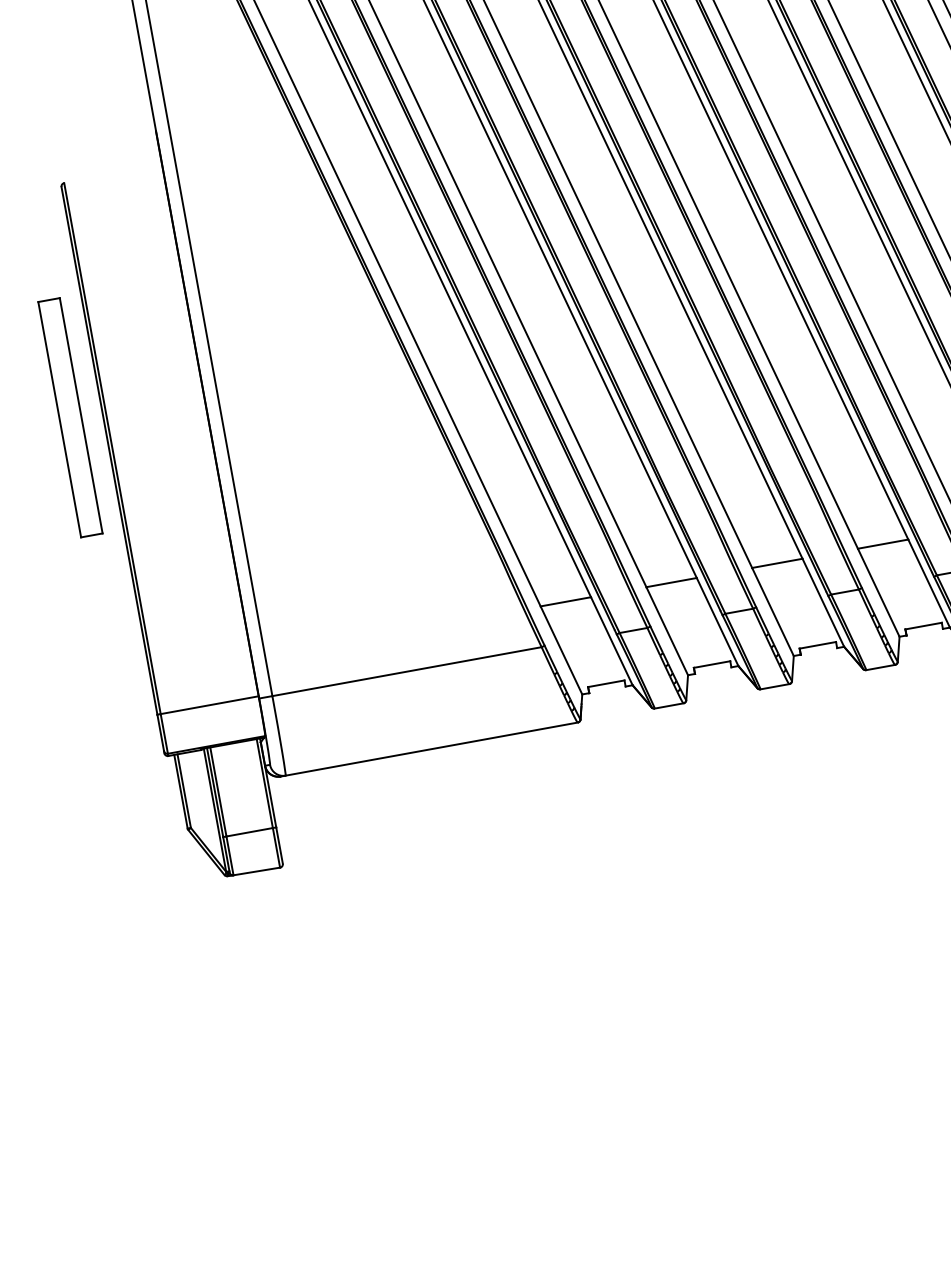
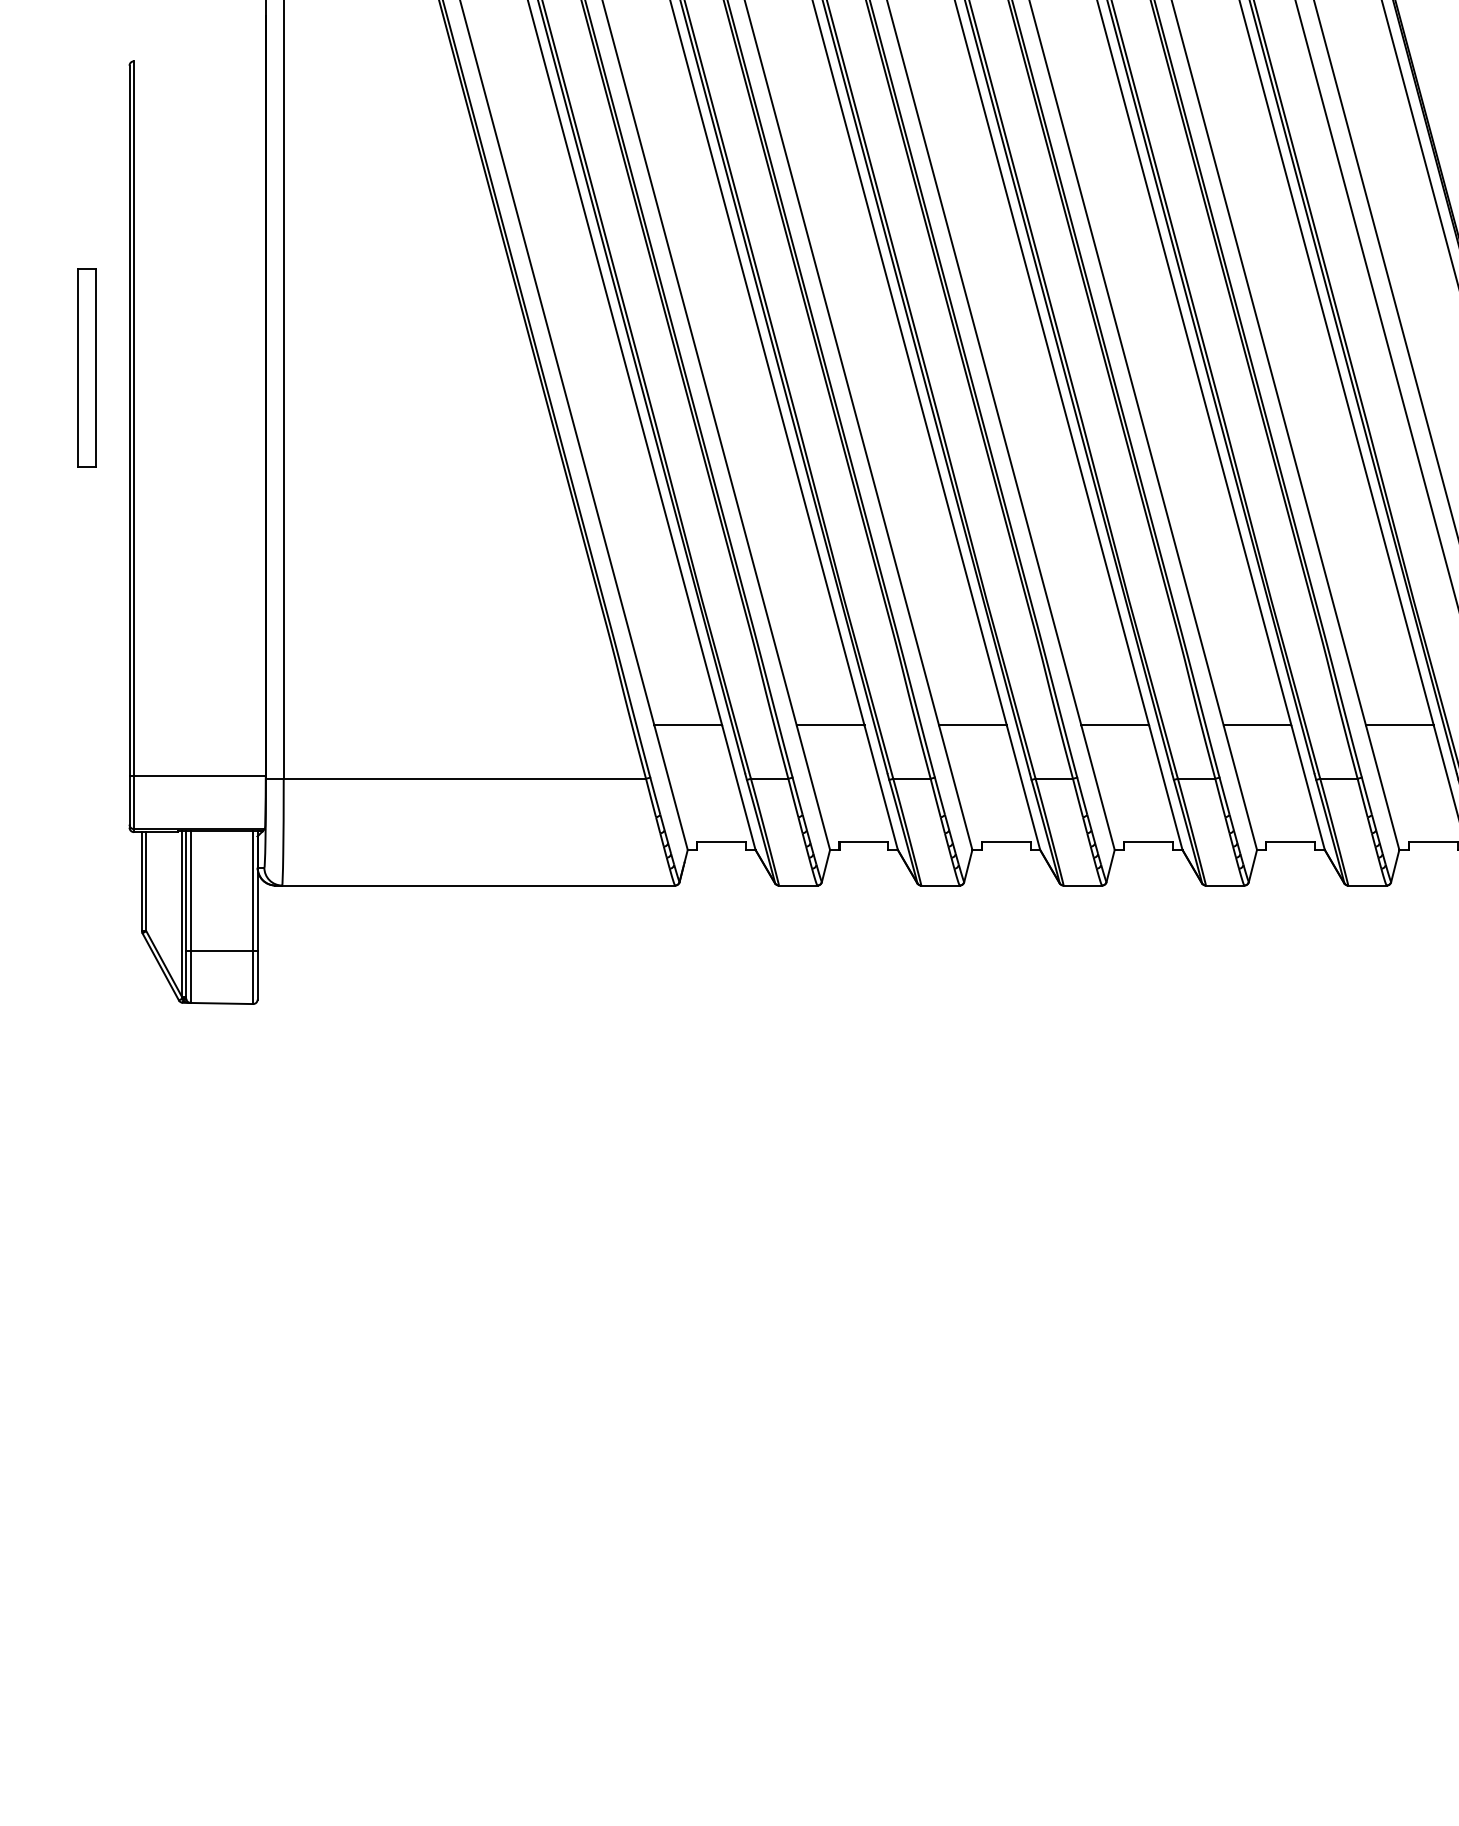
part: (70, 417) -> (86, 367), size x0.62

